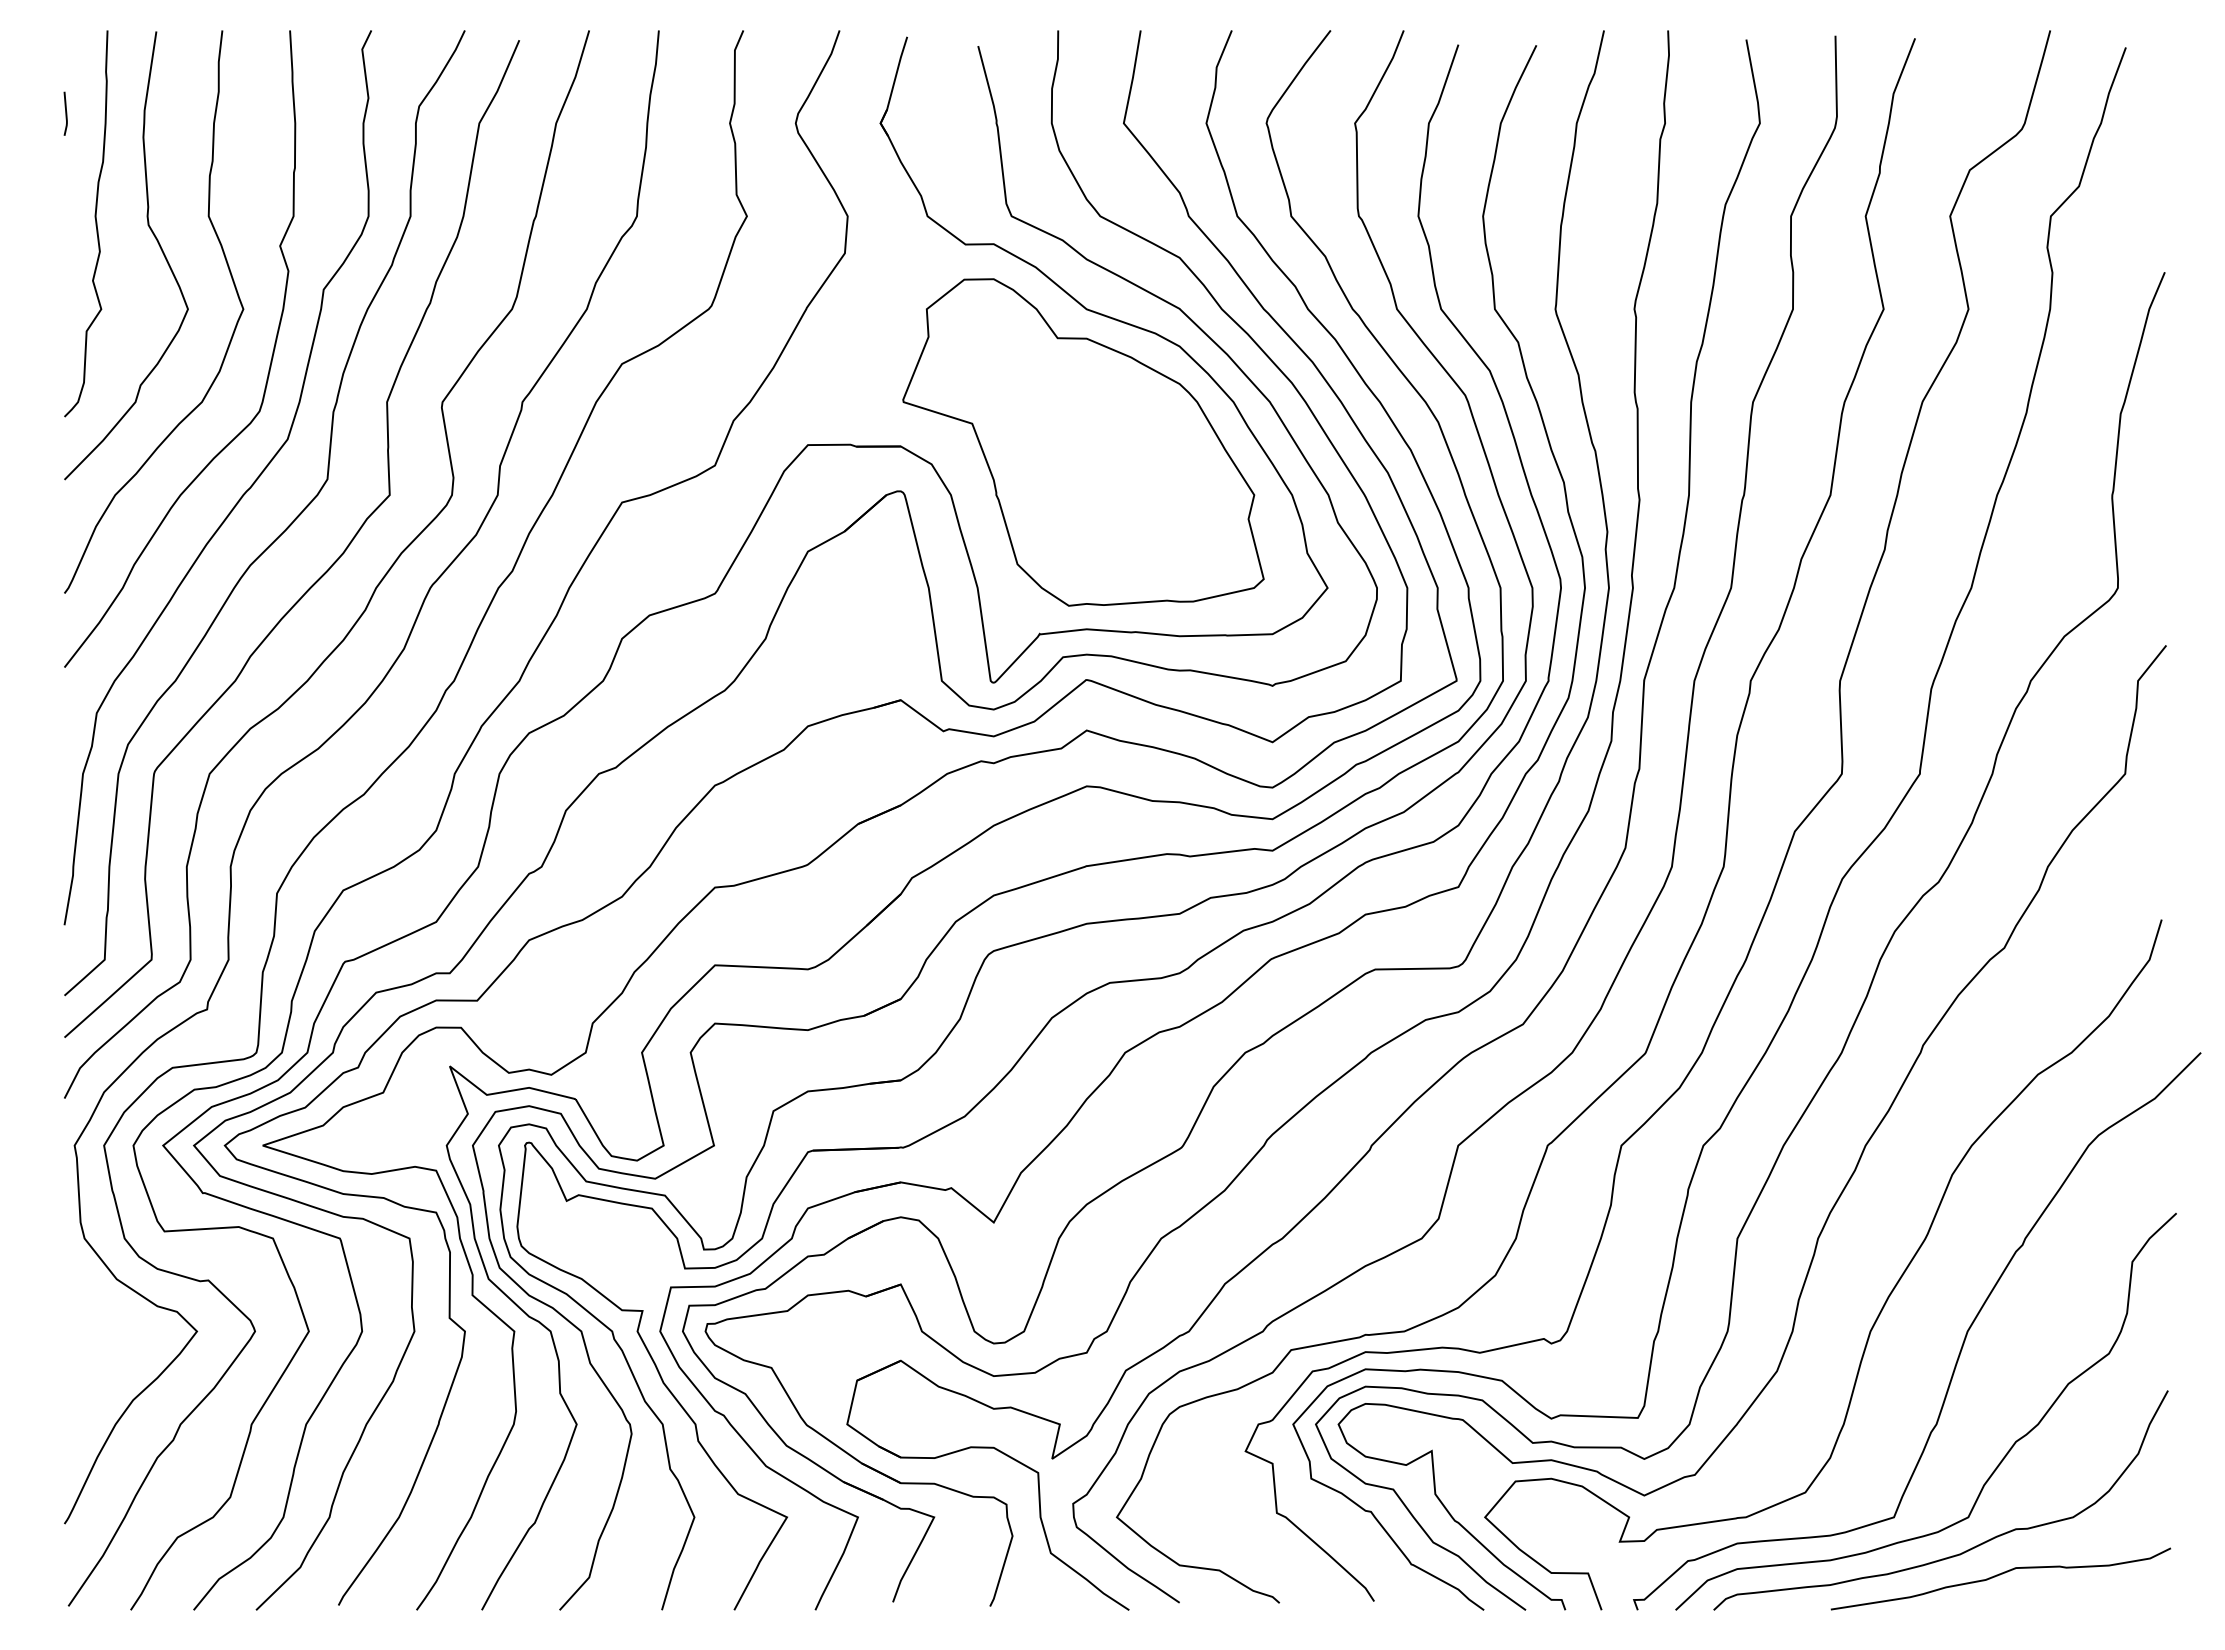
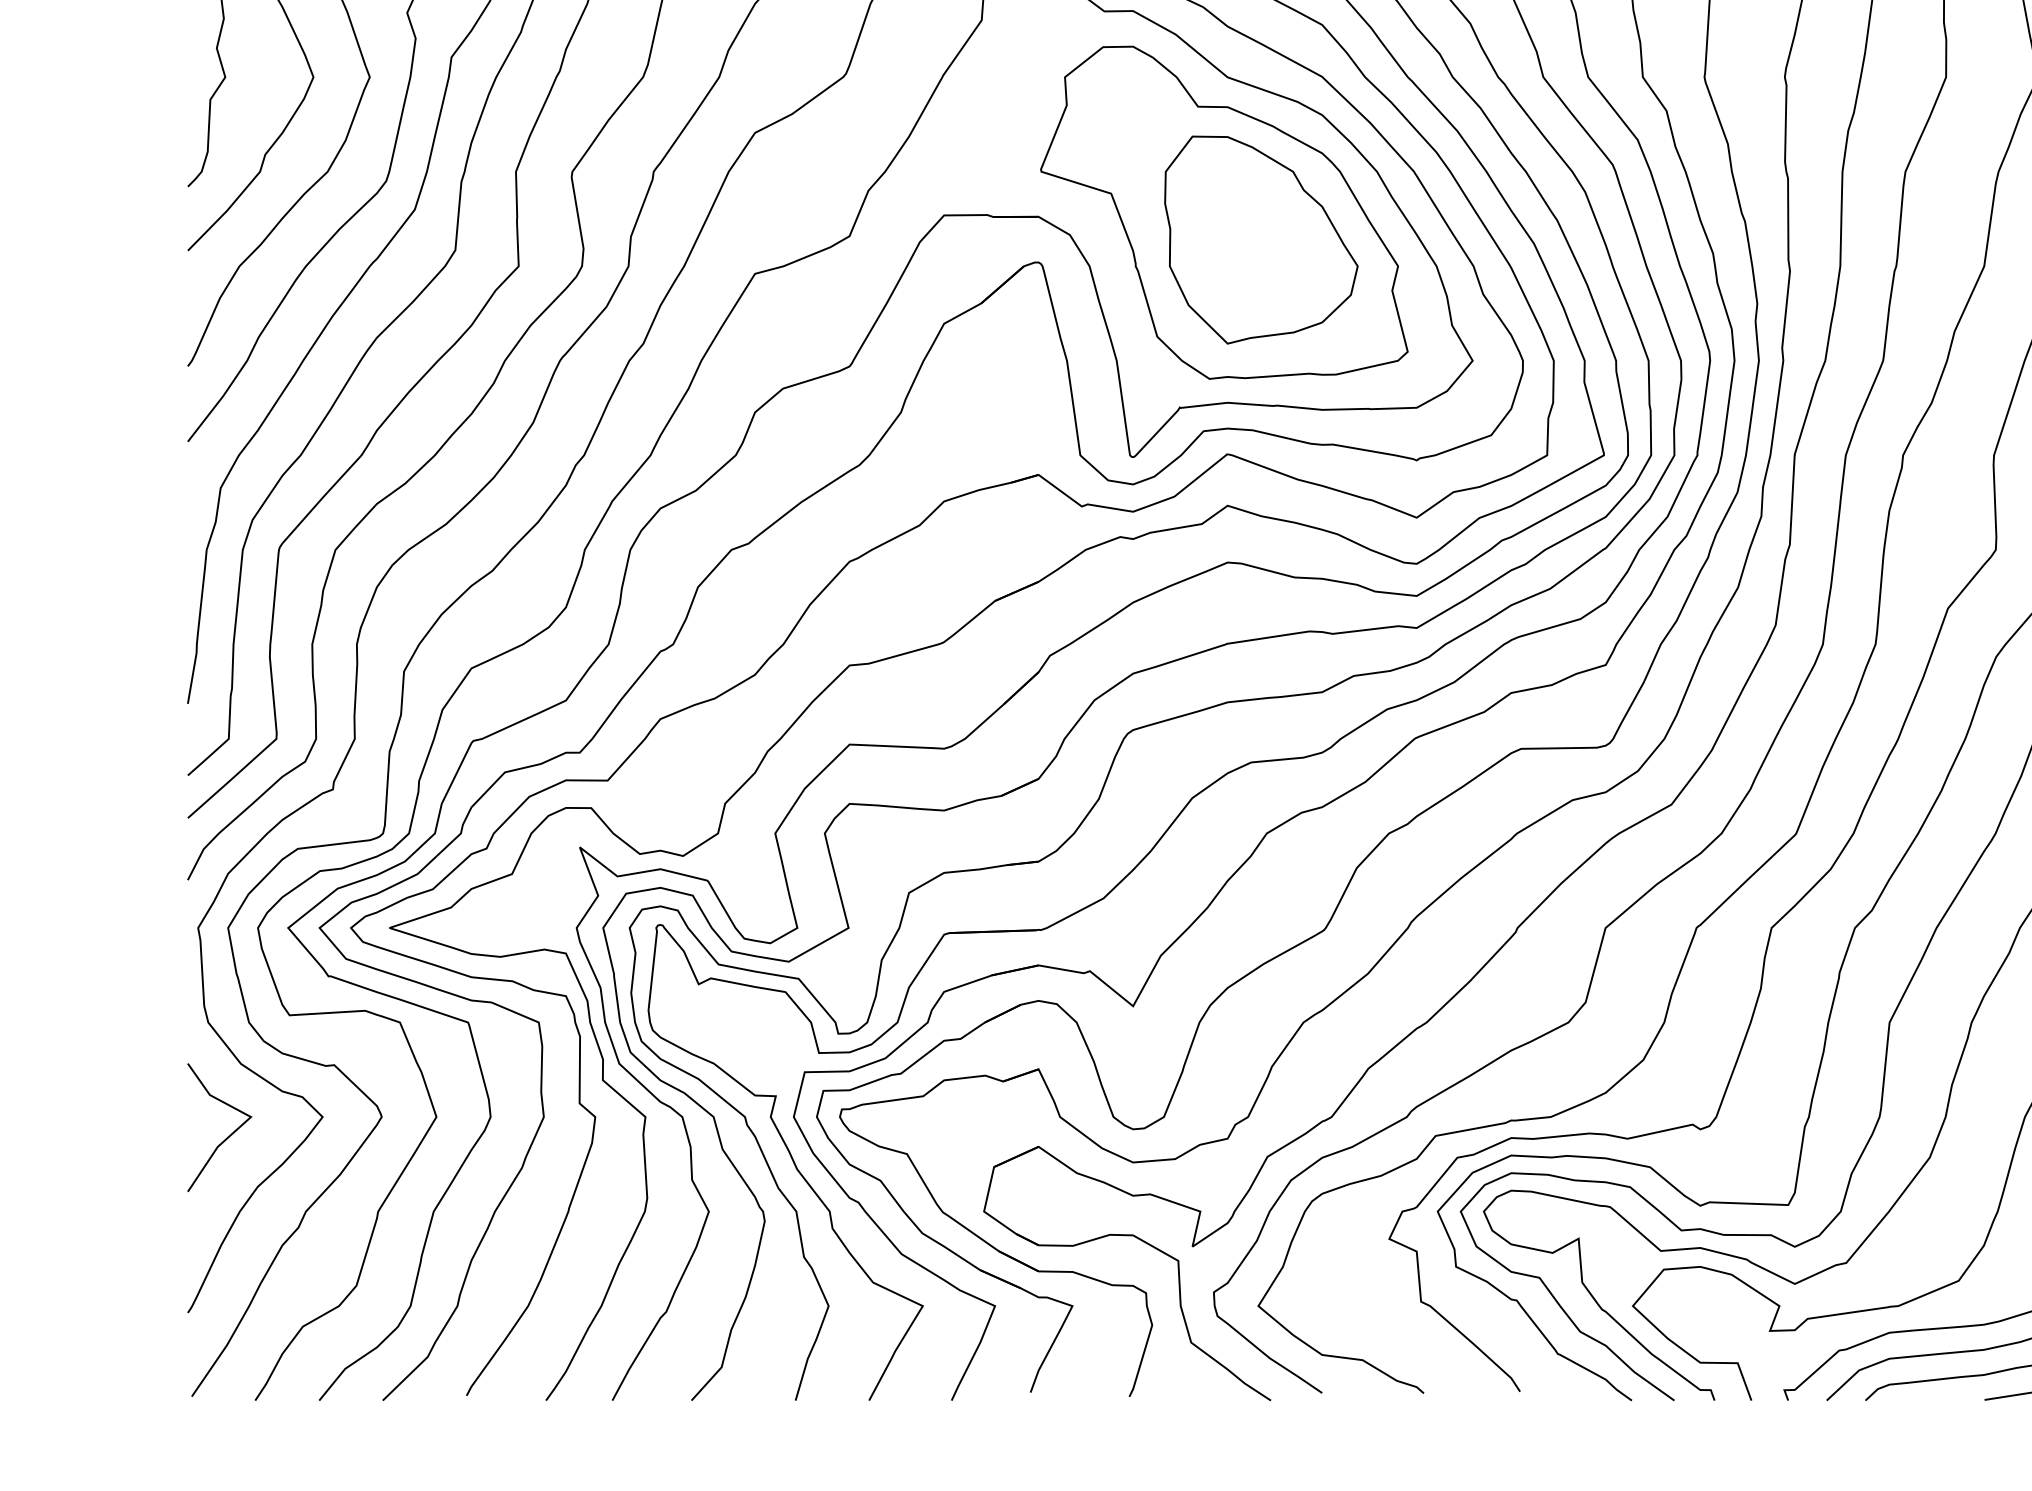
part: (1119, 469) -> (1261, 240), added
line: (103, 1350) -> (227, 1136), added

